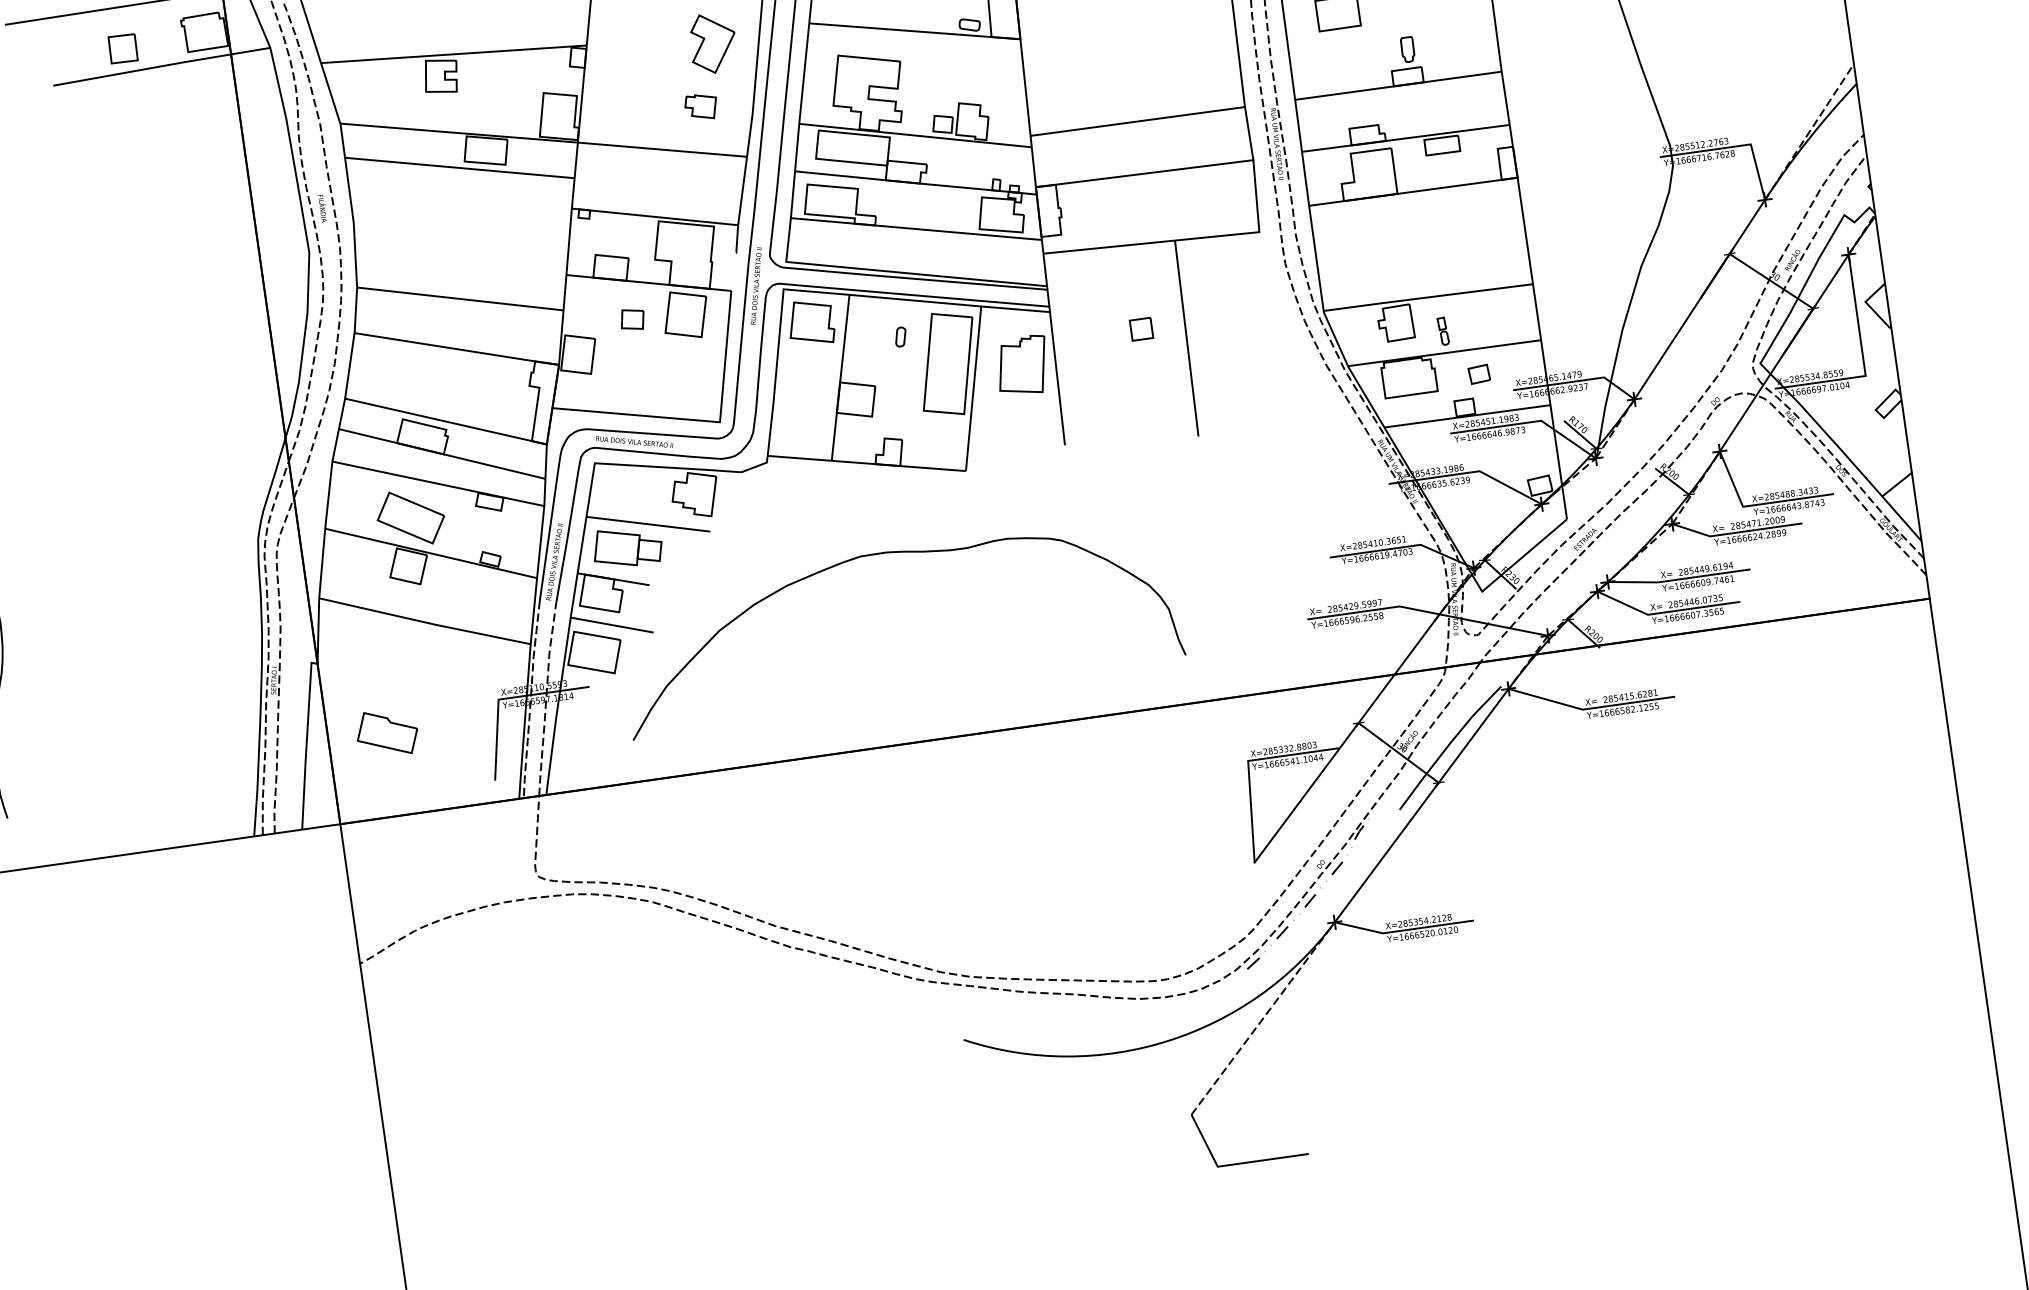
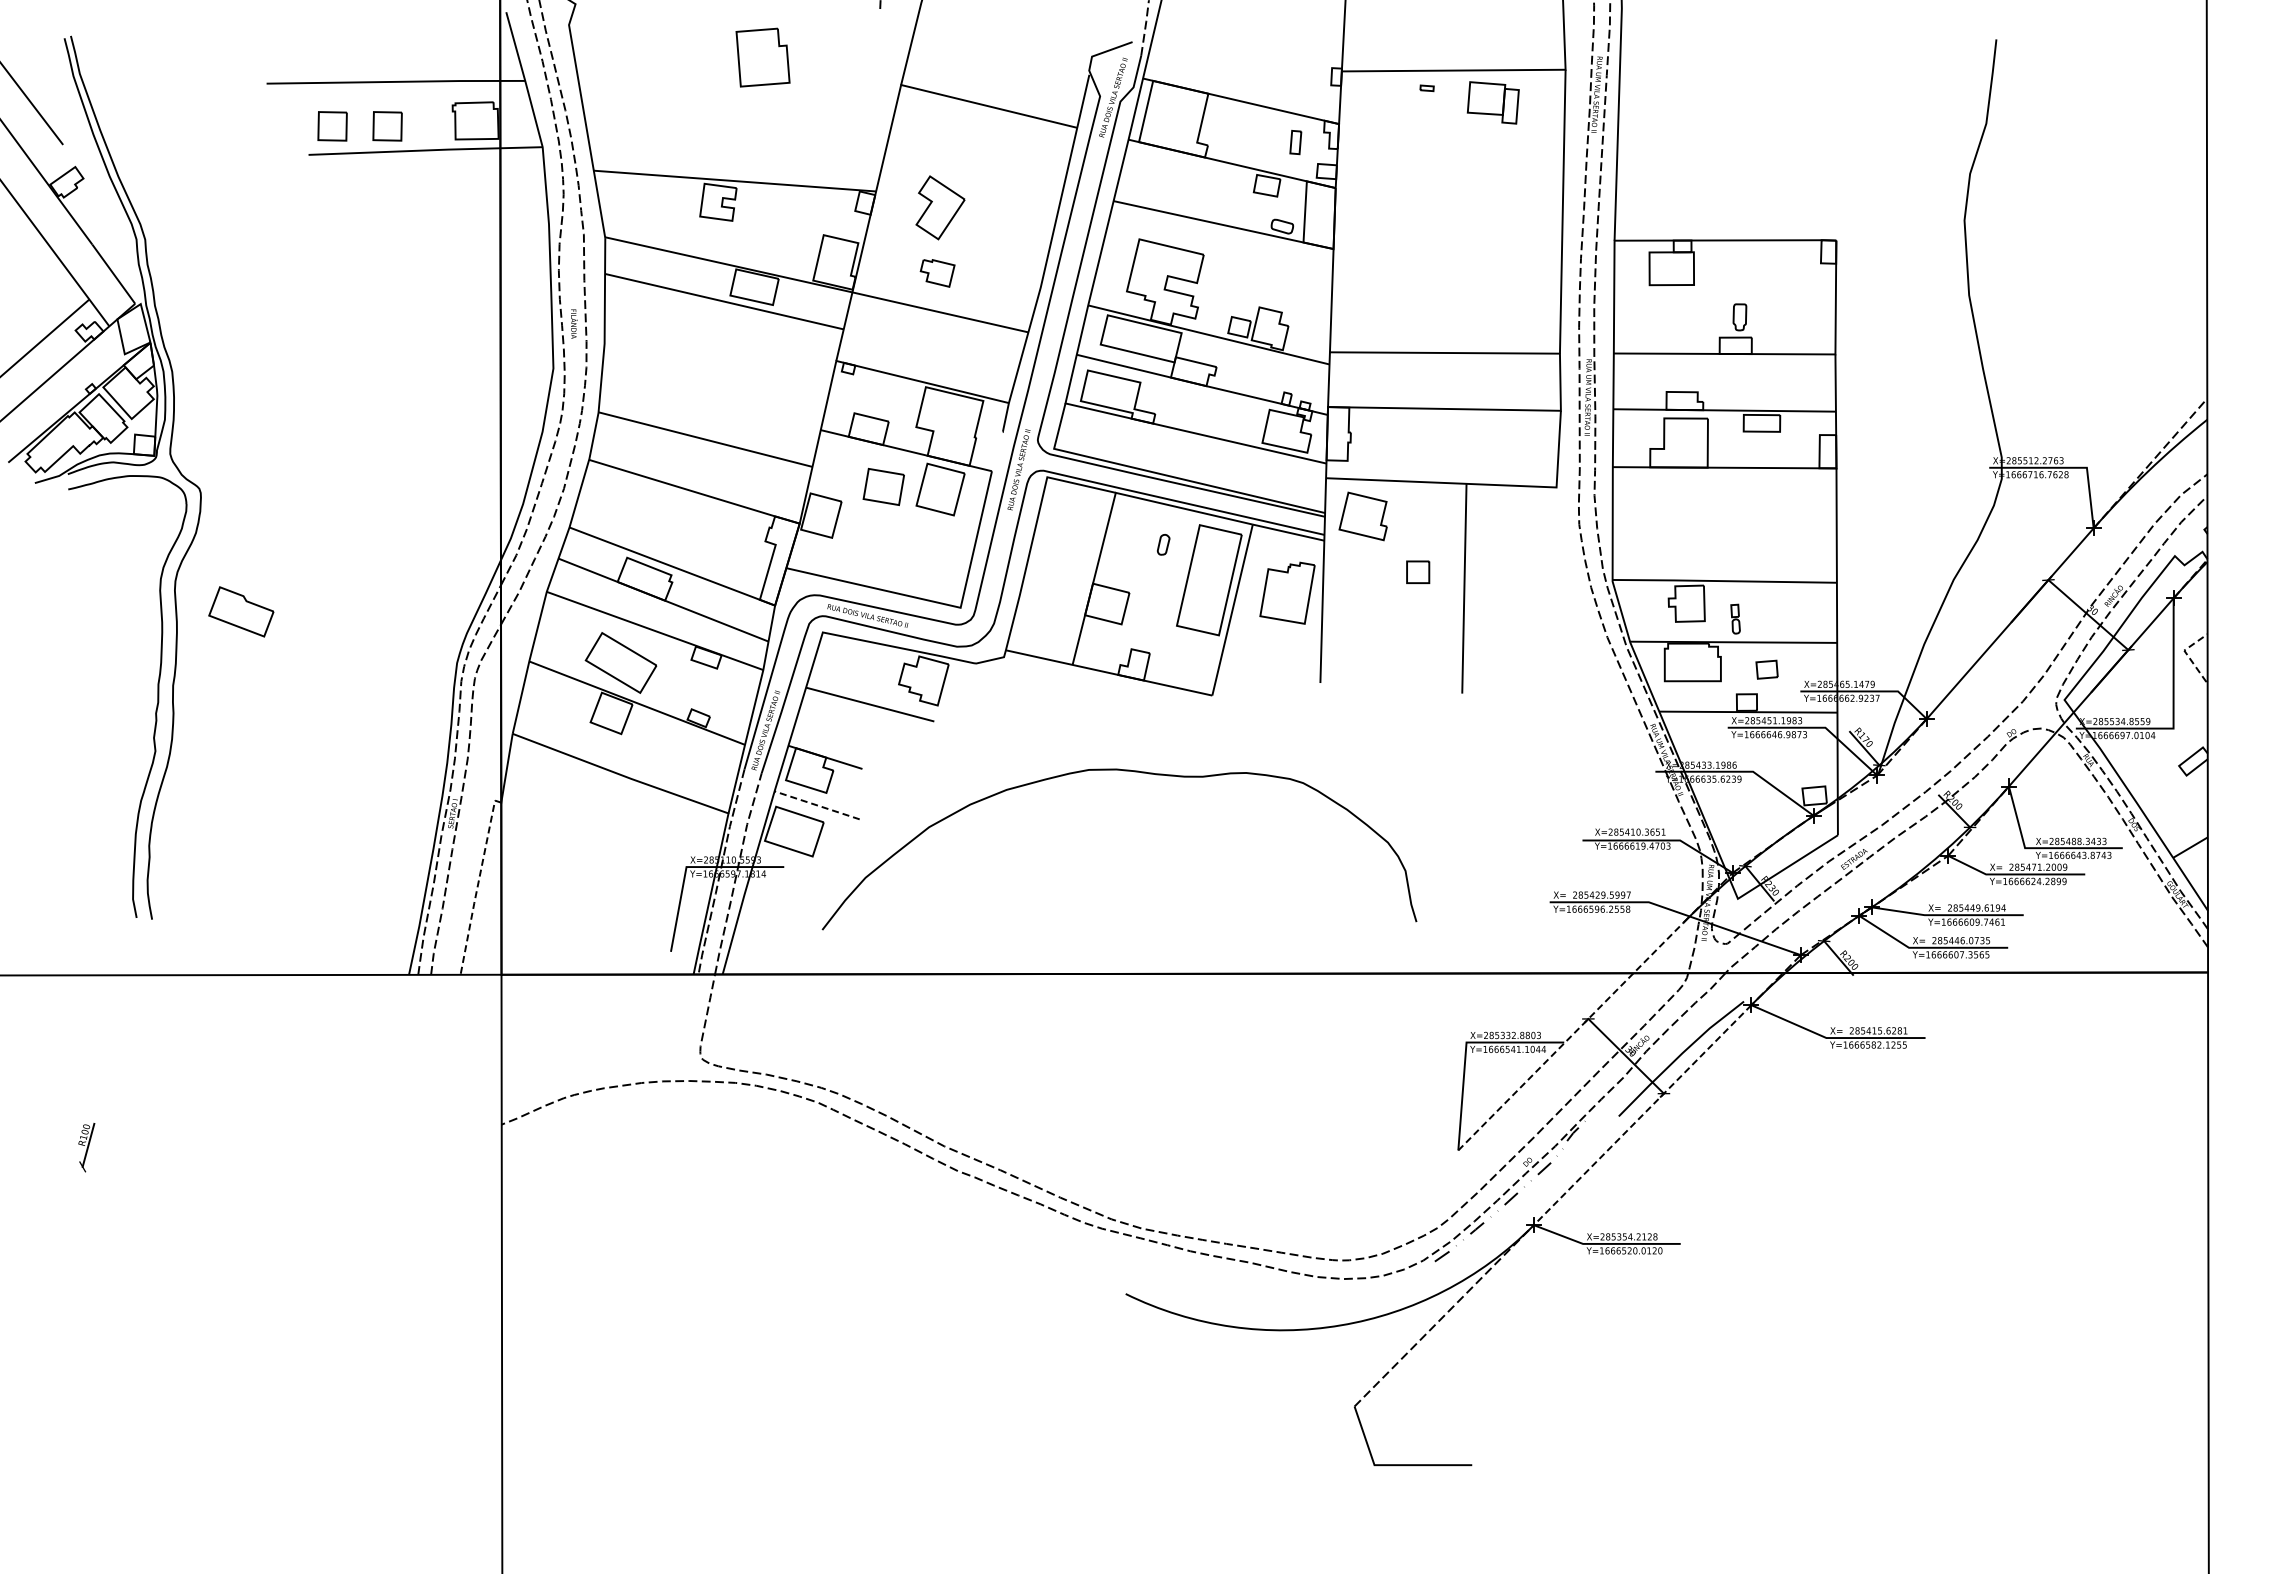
part: (713, 42) -> (940, 207), moved
part: (71, 56) -> (332, 126), added
part: (701, 107) -> (937, 273), moved
line: (1867, 304) -> (2186, 653), solid -> dashed
part: (632, 319) -> (883, 486), size x1.6
part: (810, 322) -> (1362, 516), moved
part: (627, 546) -> (844, 724), removed
line: (612, 625) -> (817, 805), solid -> dashed
part: (387, 732) -> (241, 611), moved
line: (1345, 741) -> (1571, 1036), solid -> dashed
line: (307, 743) -> (478, 884), solid -> dashed
line: (1421, 805) -> (1642, 1115), solid -> dashed

